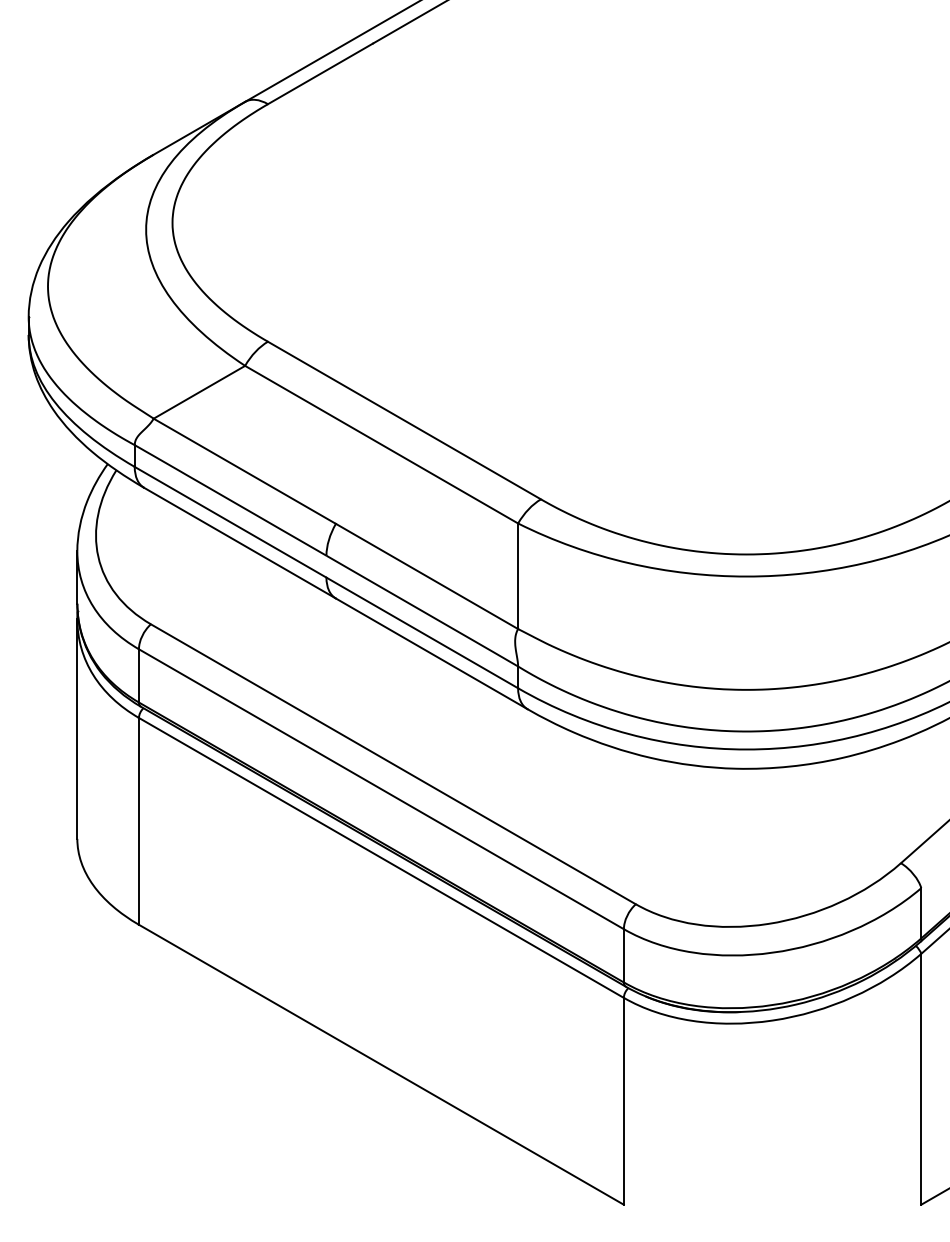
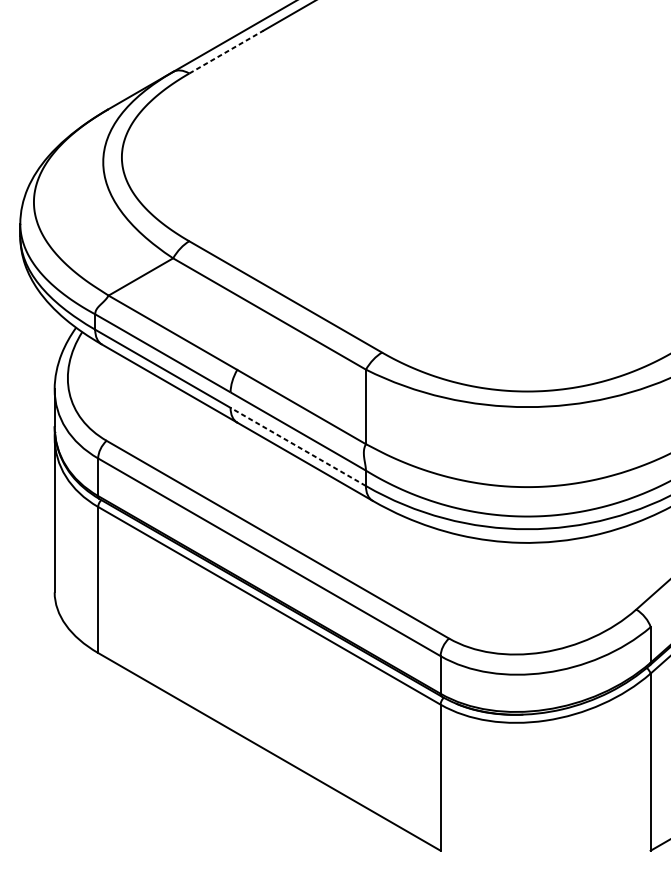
line: (320, 73) -> (226, 51), solid -> dashed
line: (422, 632) -> (298, 446), solid -> dashed

